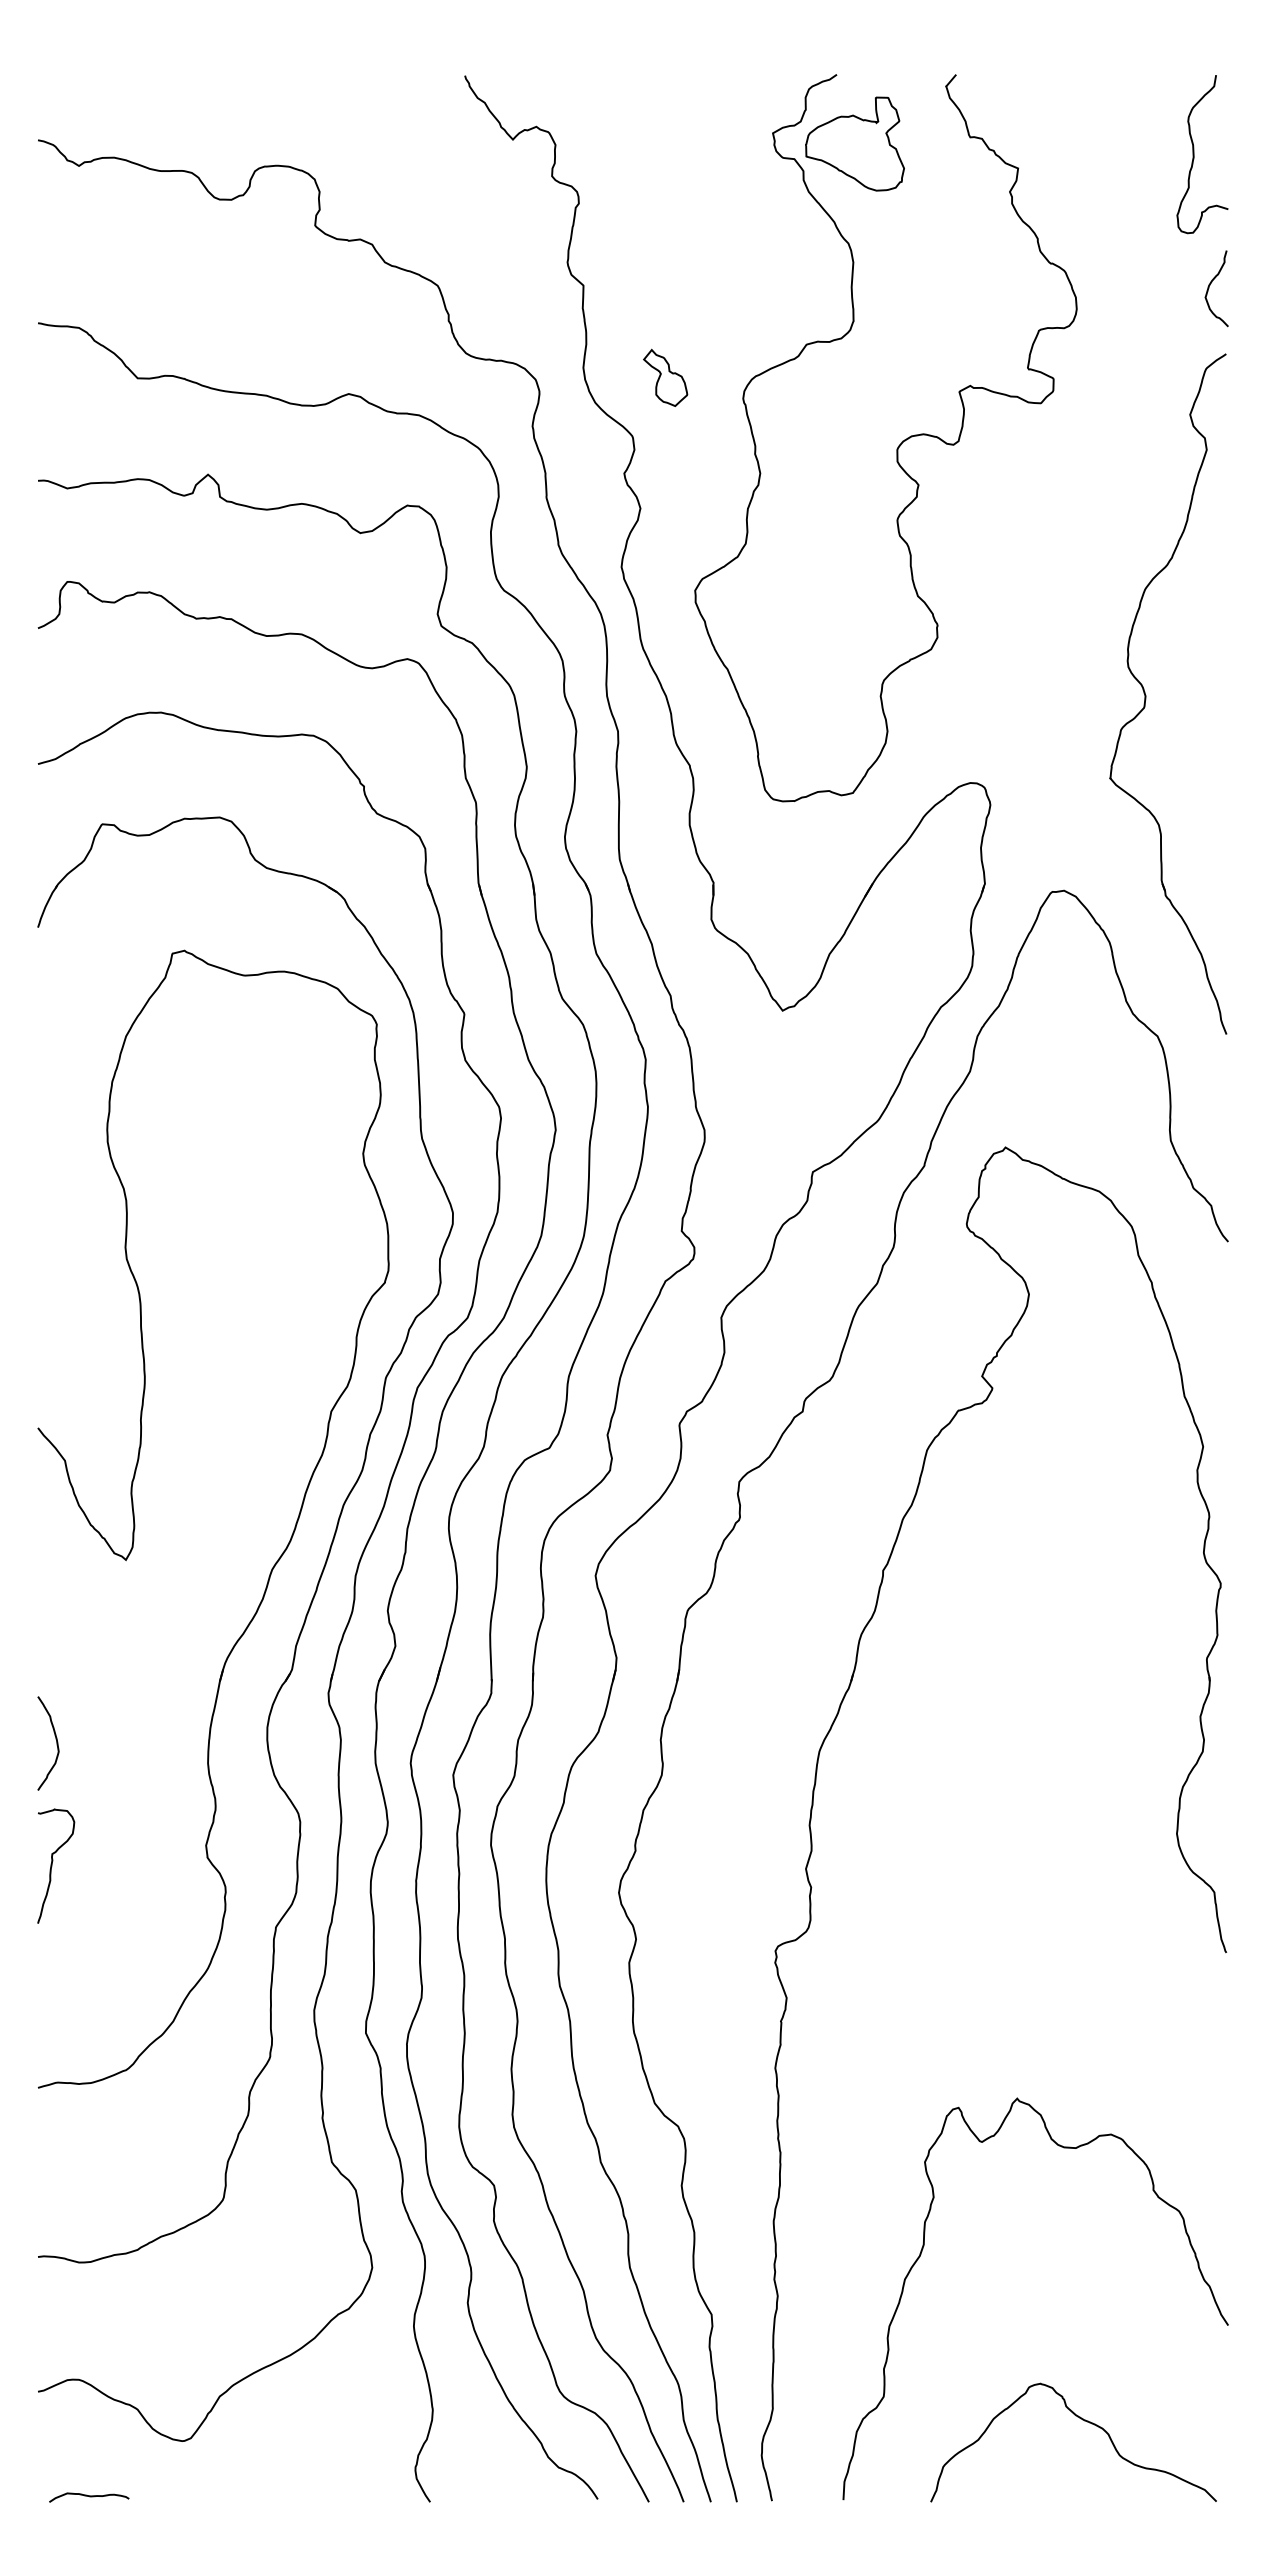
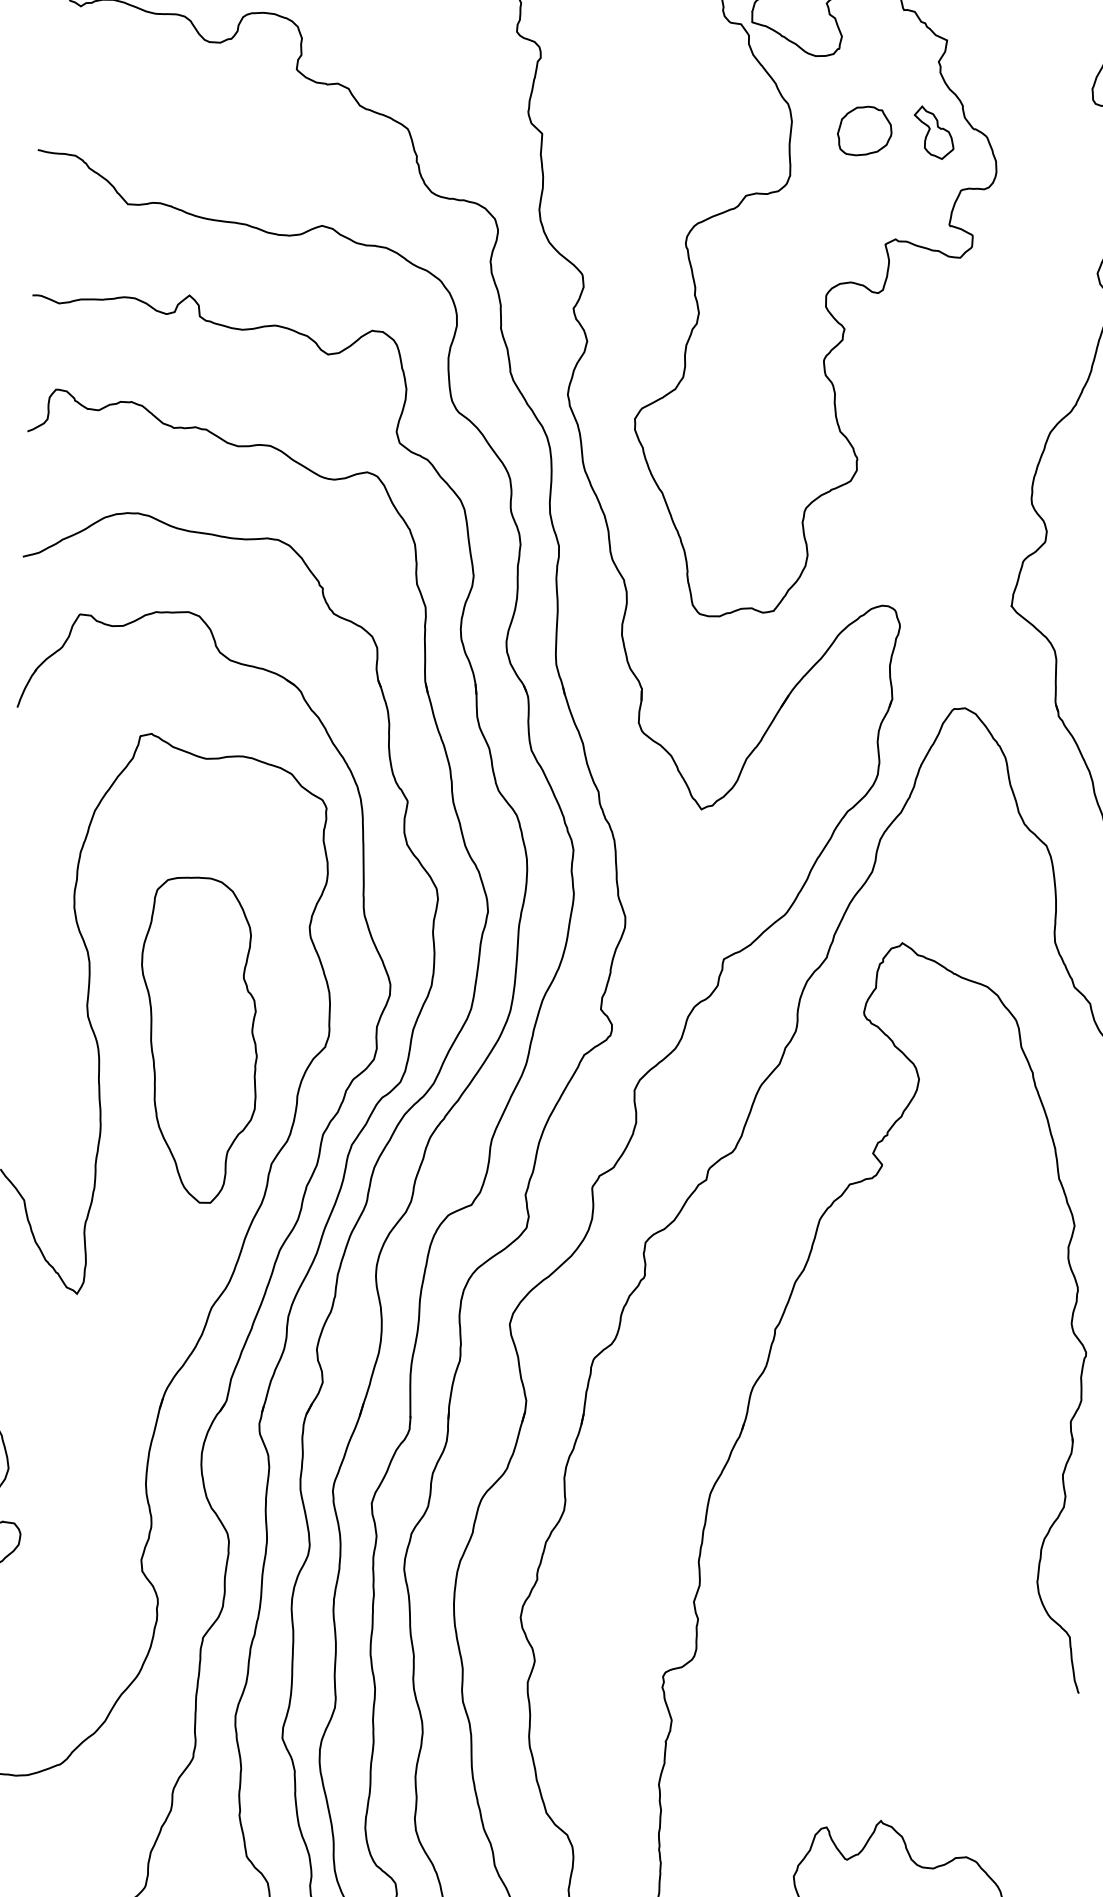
part: (932, 269) -> (864, 130), added
part: (665, 377) -> (933, 132), moved
part: (247, 1280) -> (198, 1040), added

